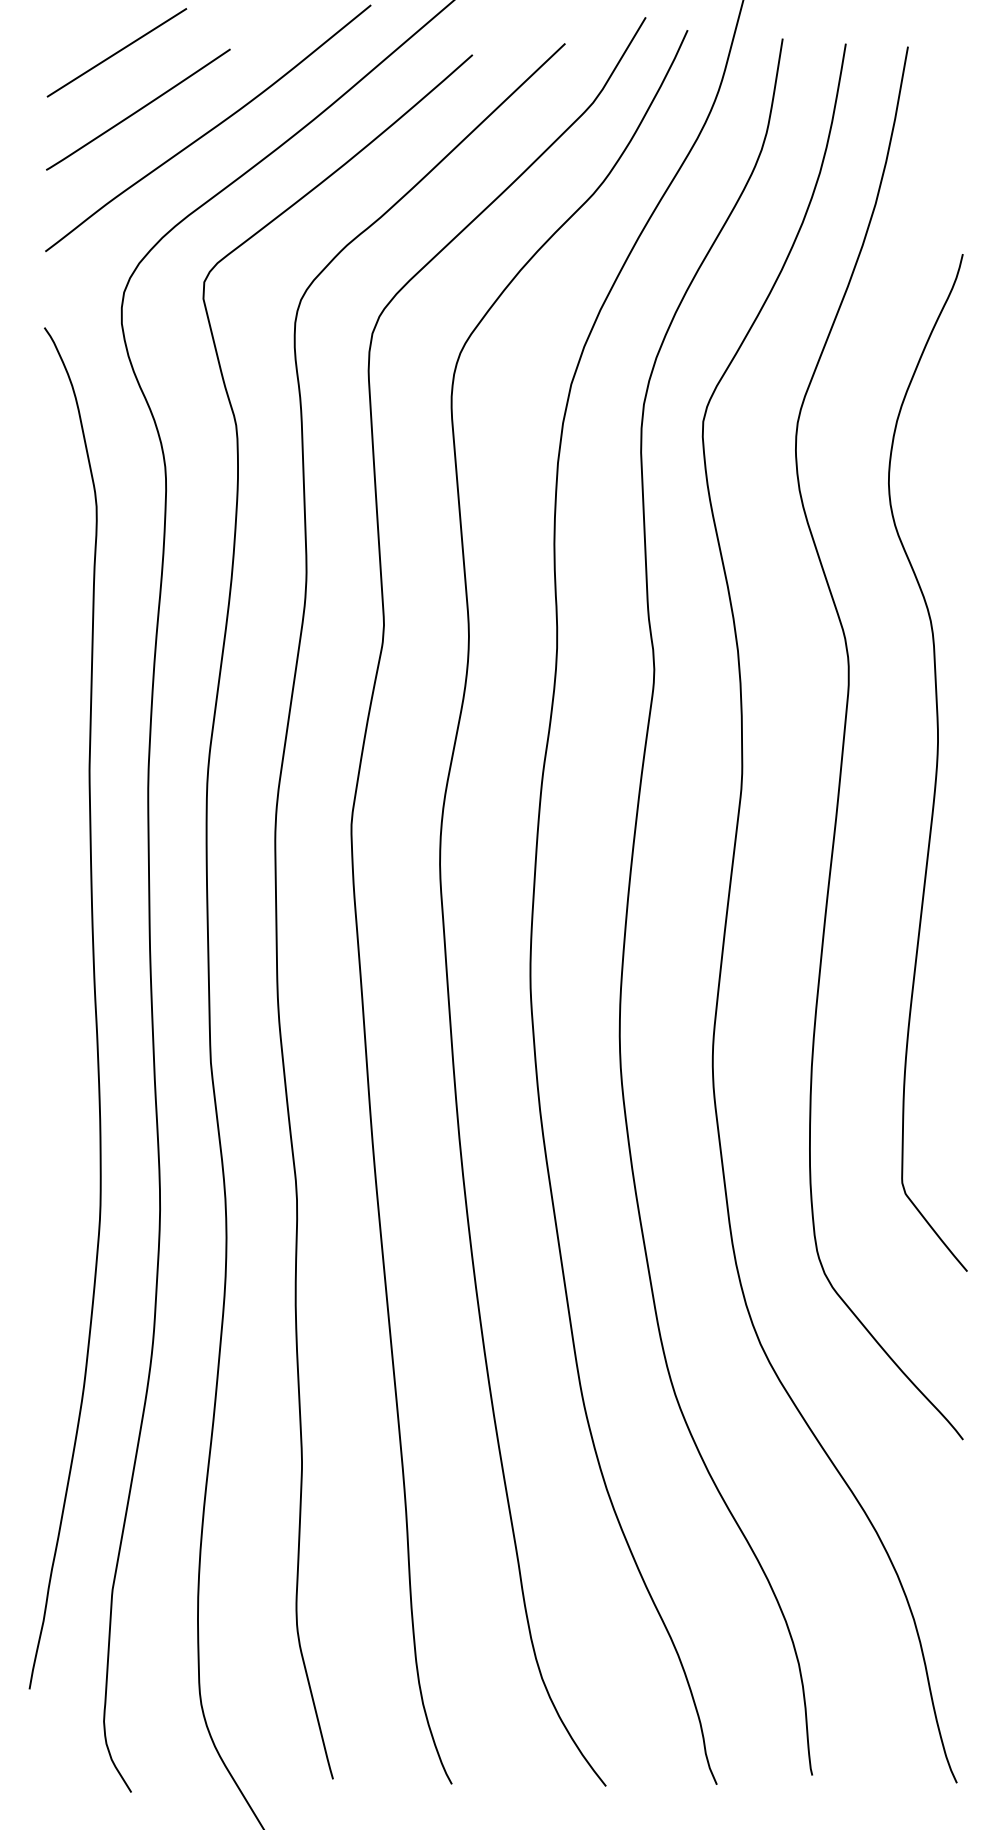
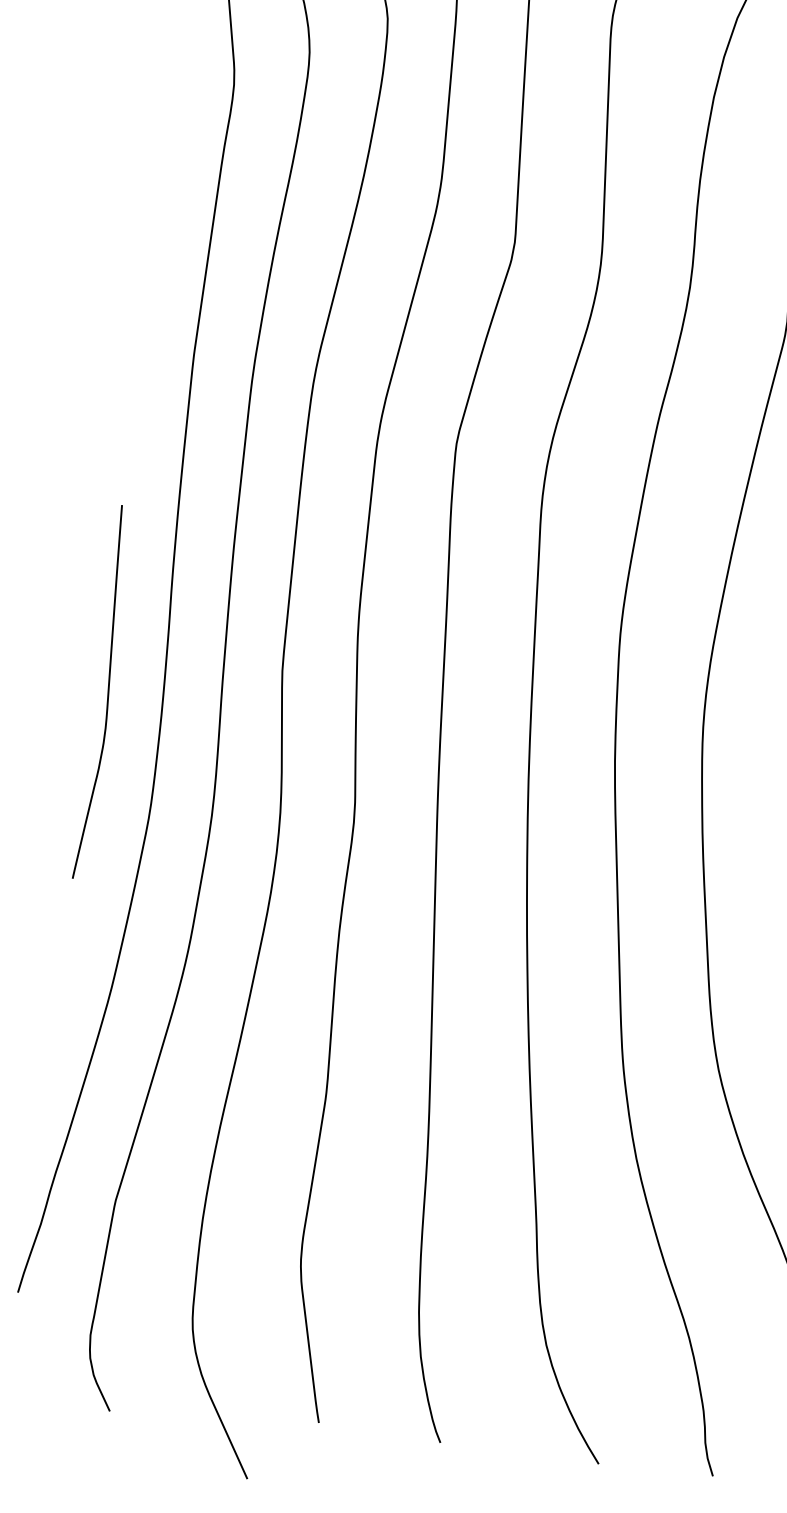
curve: (45, 1104) -> (107, 693), added

